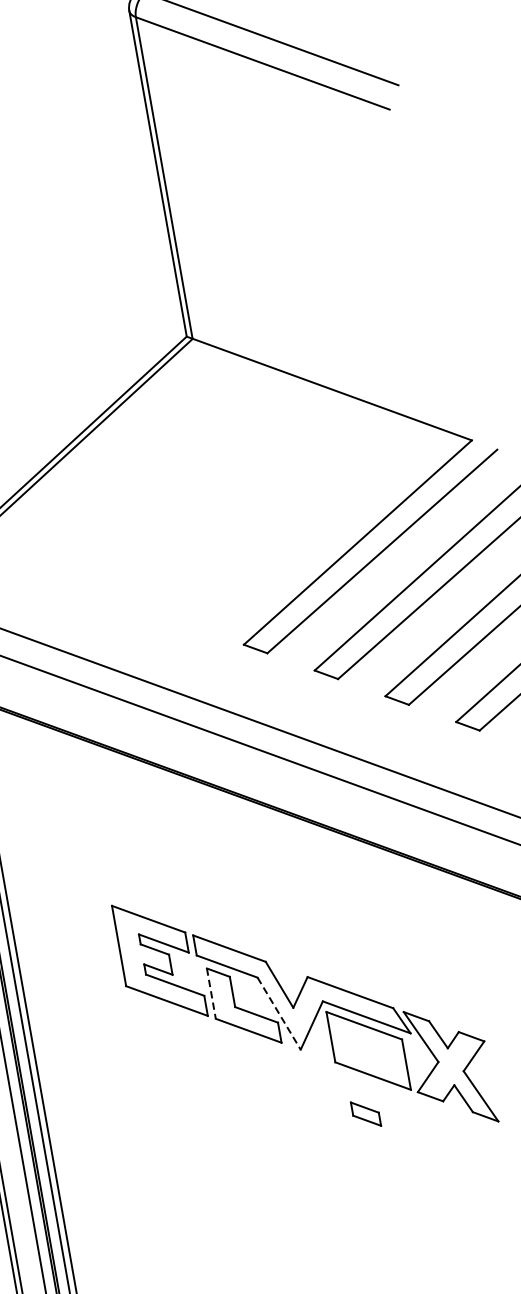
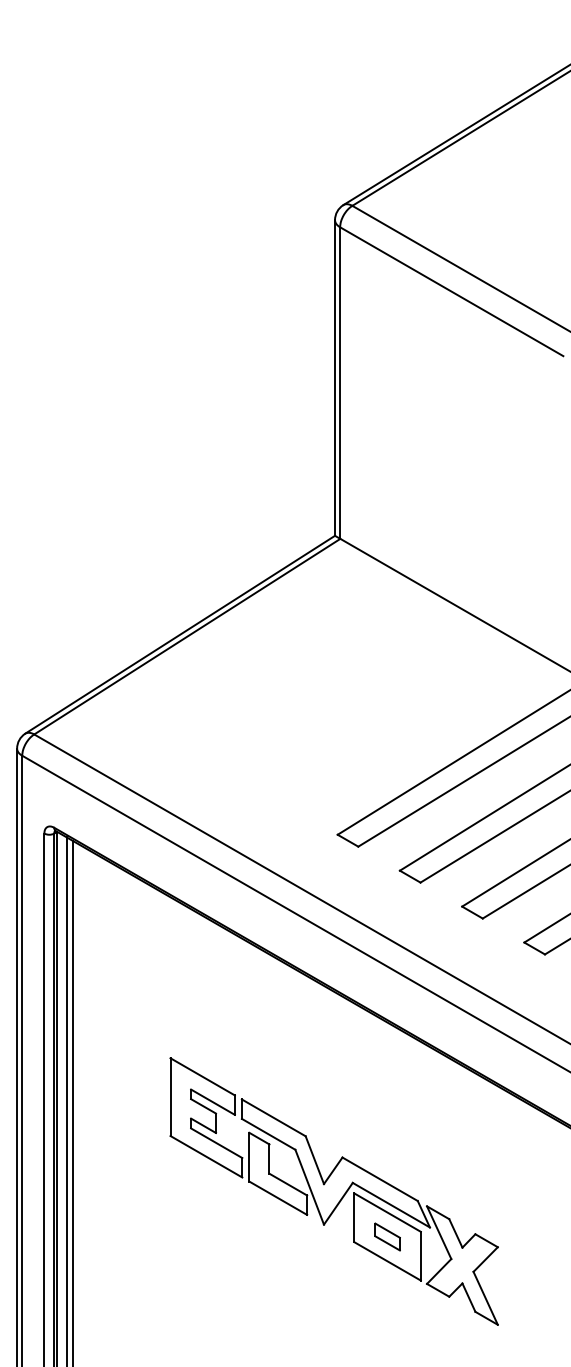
line: (211, 993) -> (249, 1157), dashed -> solid
line: (279, 1014) -> (309, 1187), dashed -> solid
part: (365, 1113) -> (387, 1236), moved

